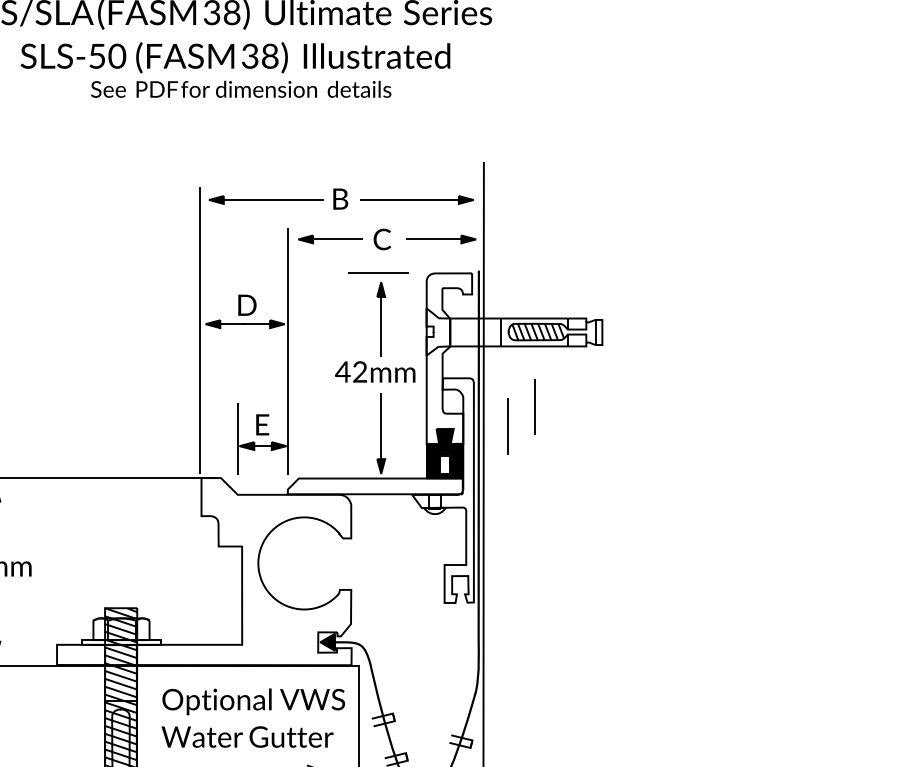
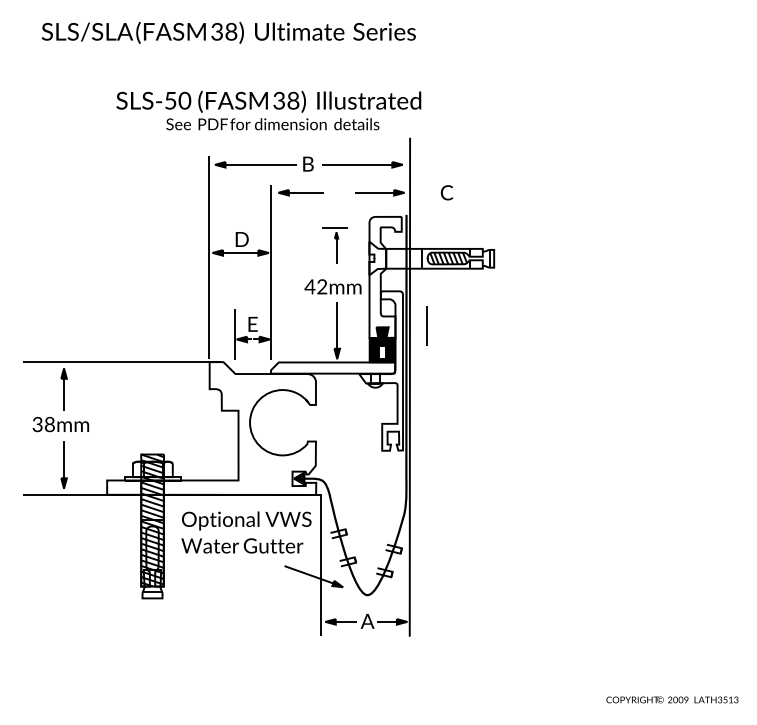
text: (235, 69) -> (268, 110), moved
text: (381, 239) -> (446, 192), moved
part: (378, 313) -> (335, 245), size x0.6
line: (533, 406) -> (445, 311), removed

